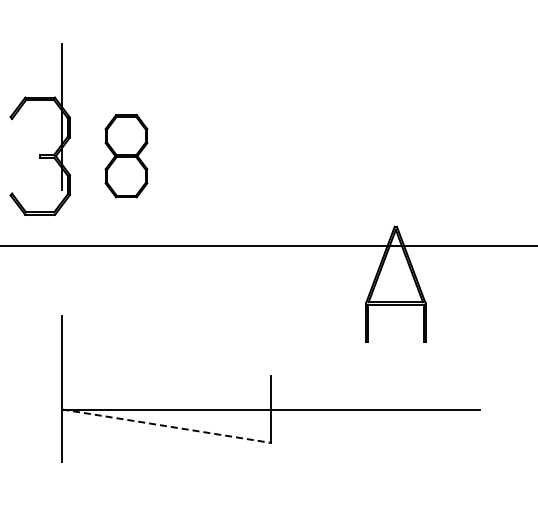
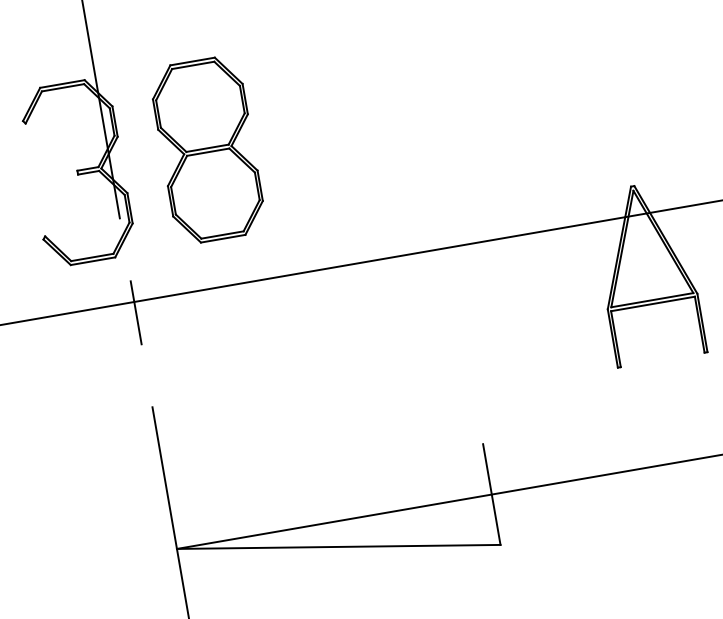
part: (126, 155) -> (207, 148), size x1.43
line: (62, 252) -> (136, 311), added
line: (166, 426) -> (338, 547), dashed -> solid

